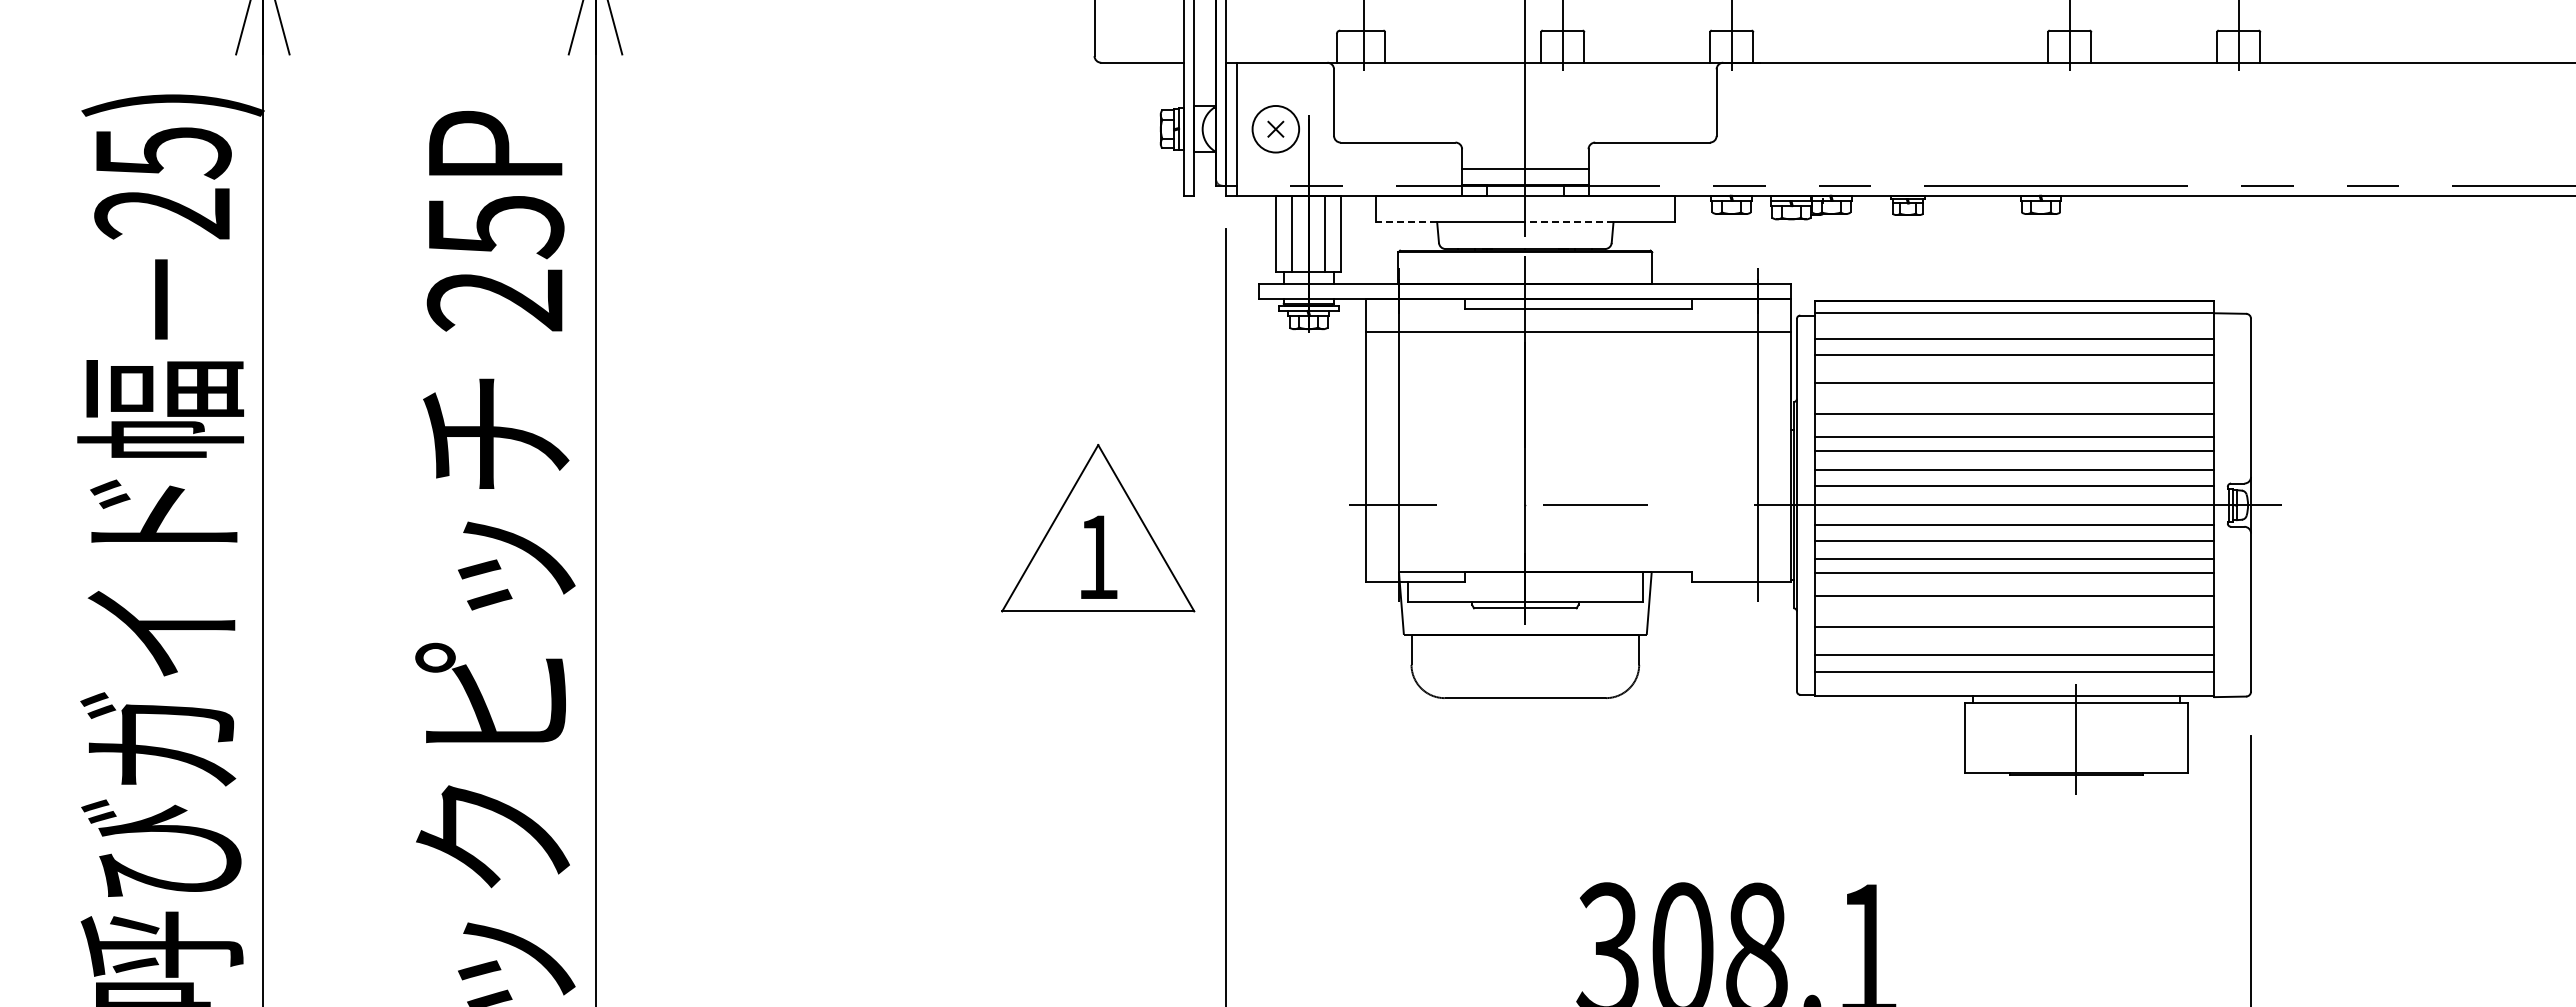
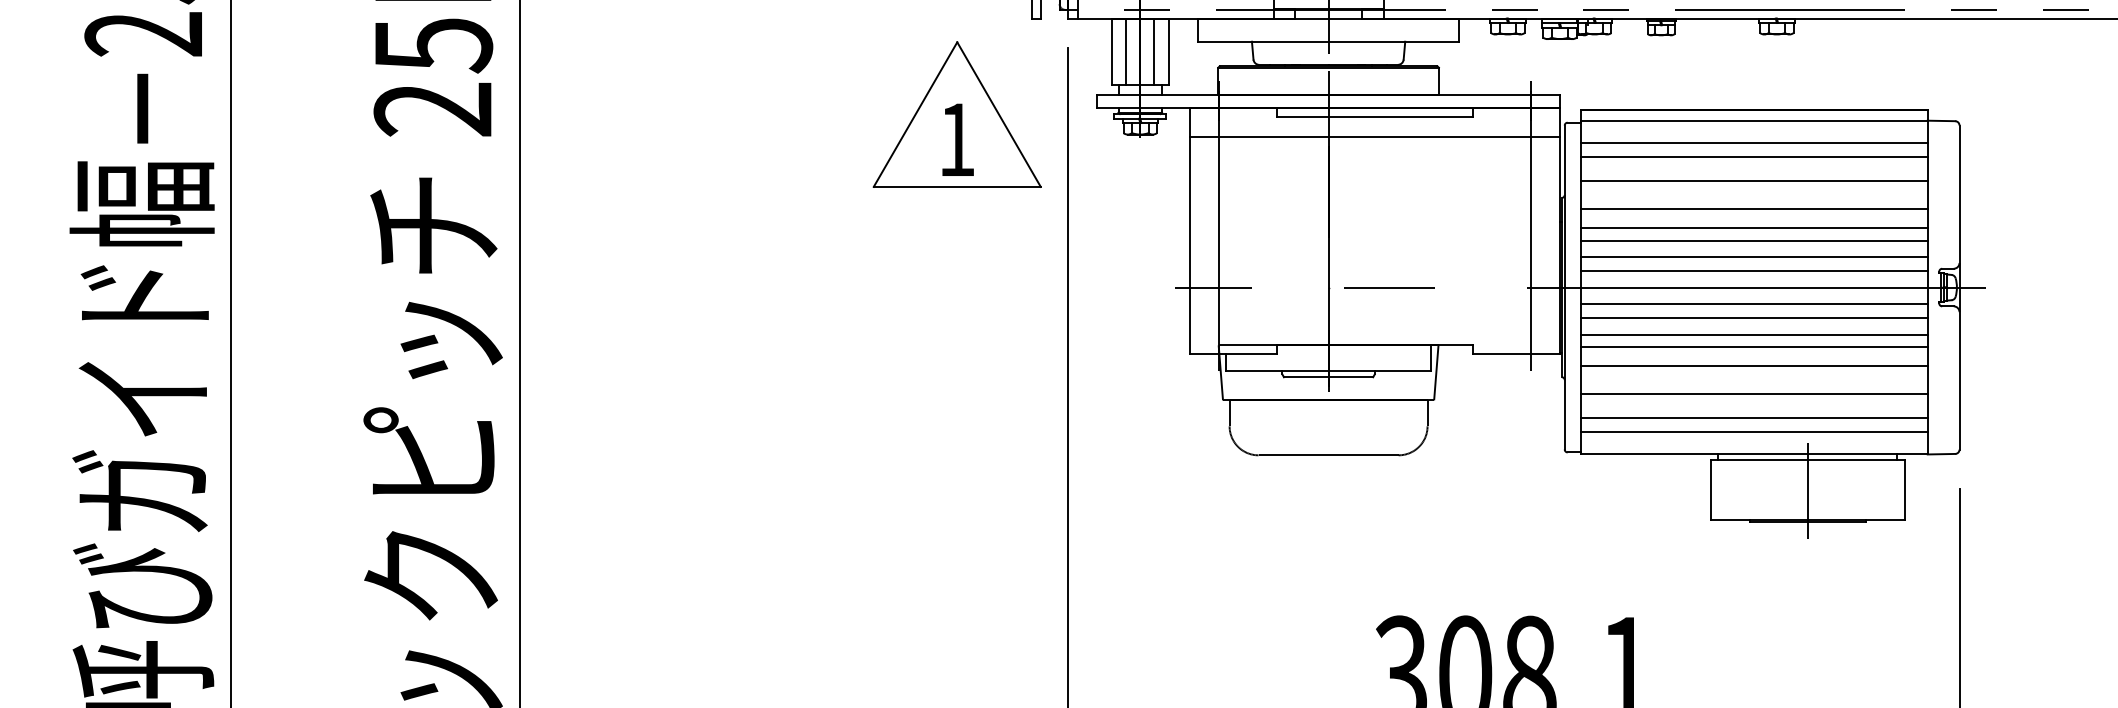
line: (1406, 222) -> (1225, 41), dashed -> solid
line: (1568, 222) -> (1366, 41), dashed -> solid
part: (1098, 528) -> (957, 114), moved

